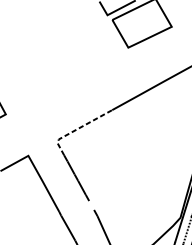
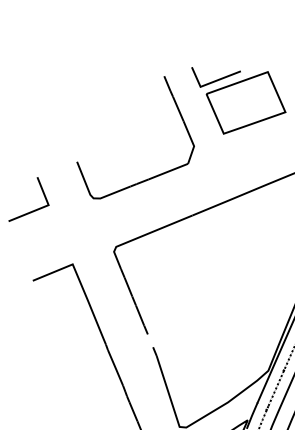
part: (79, 84) -> (152, 176), added
line: (77, 129) -> (142, 236), dashed -> solid

